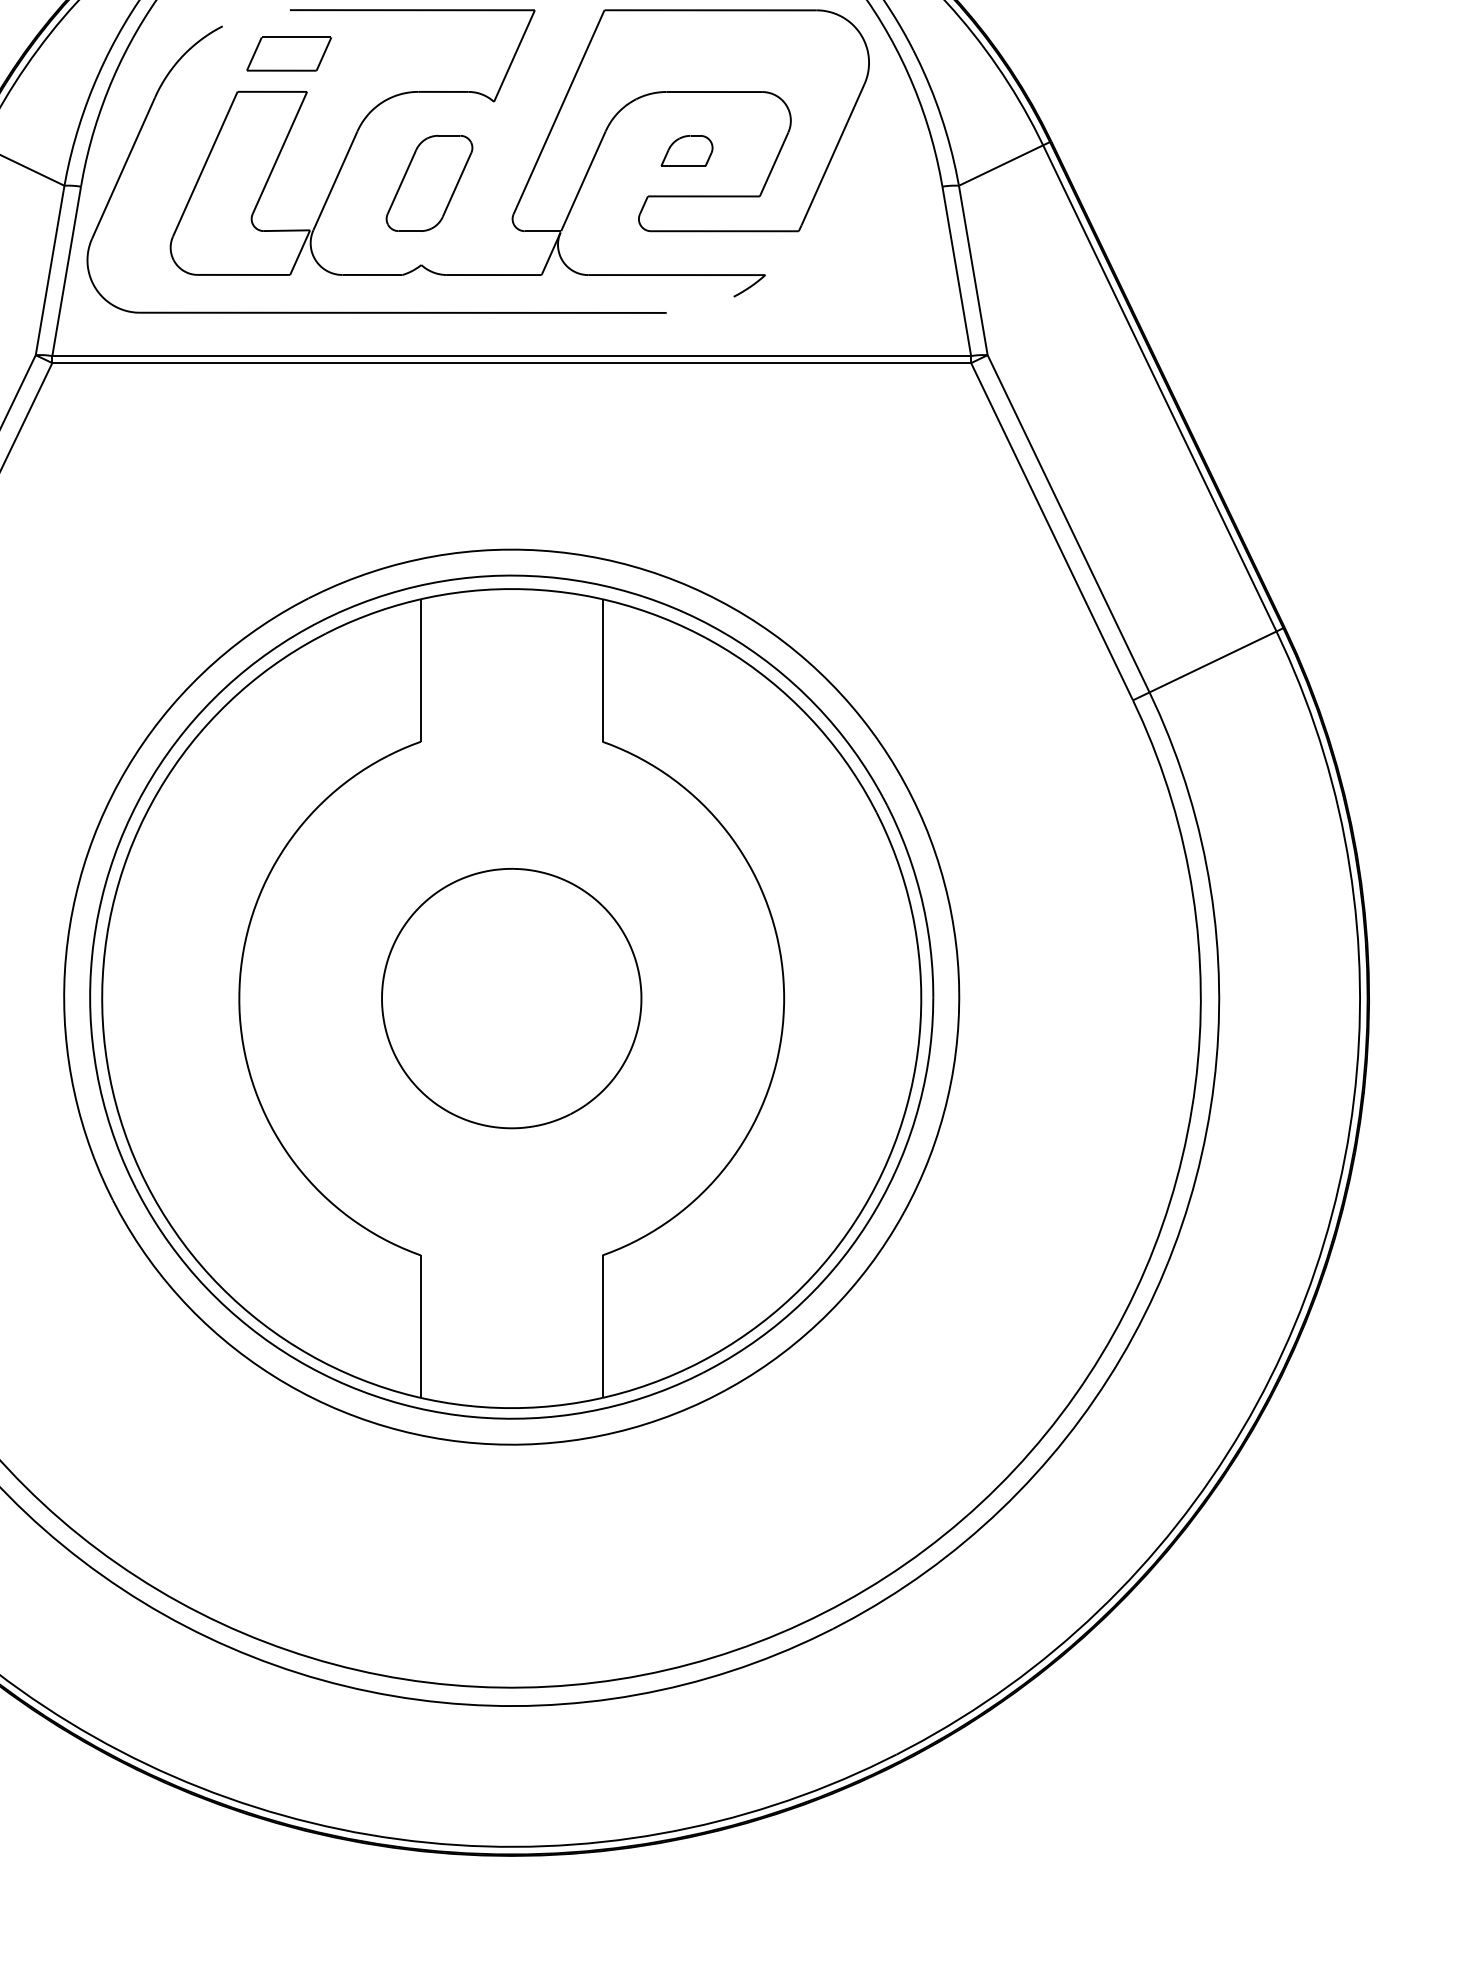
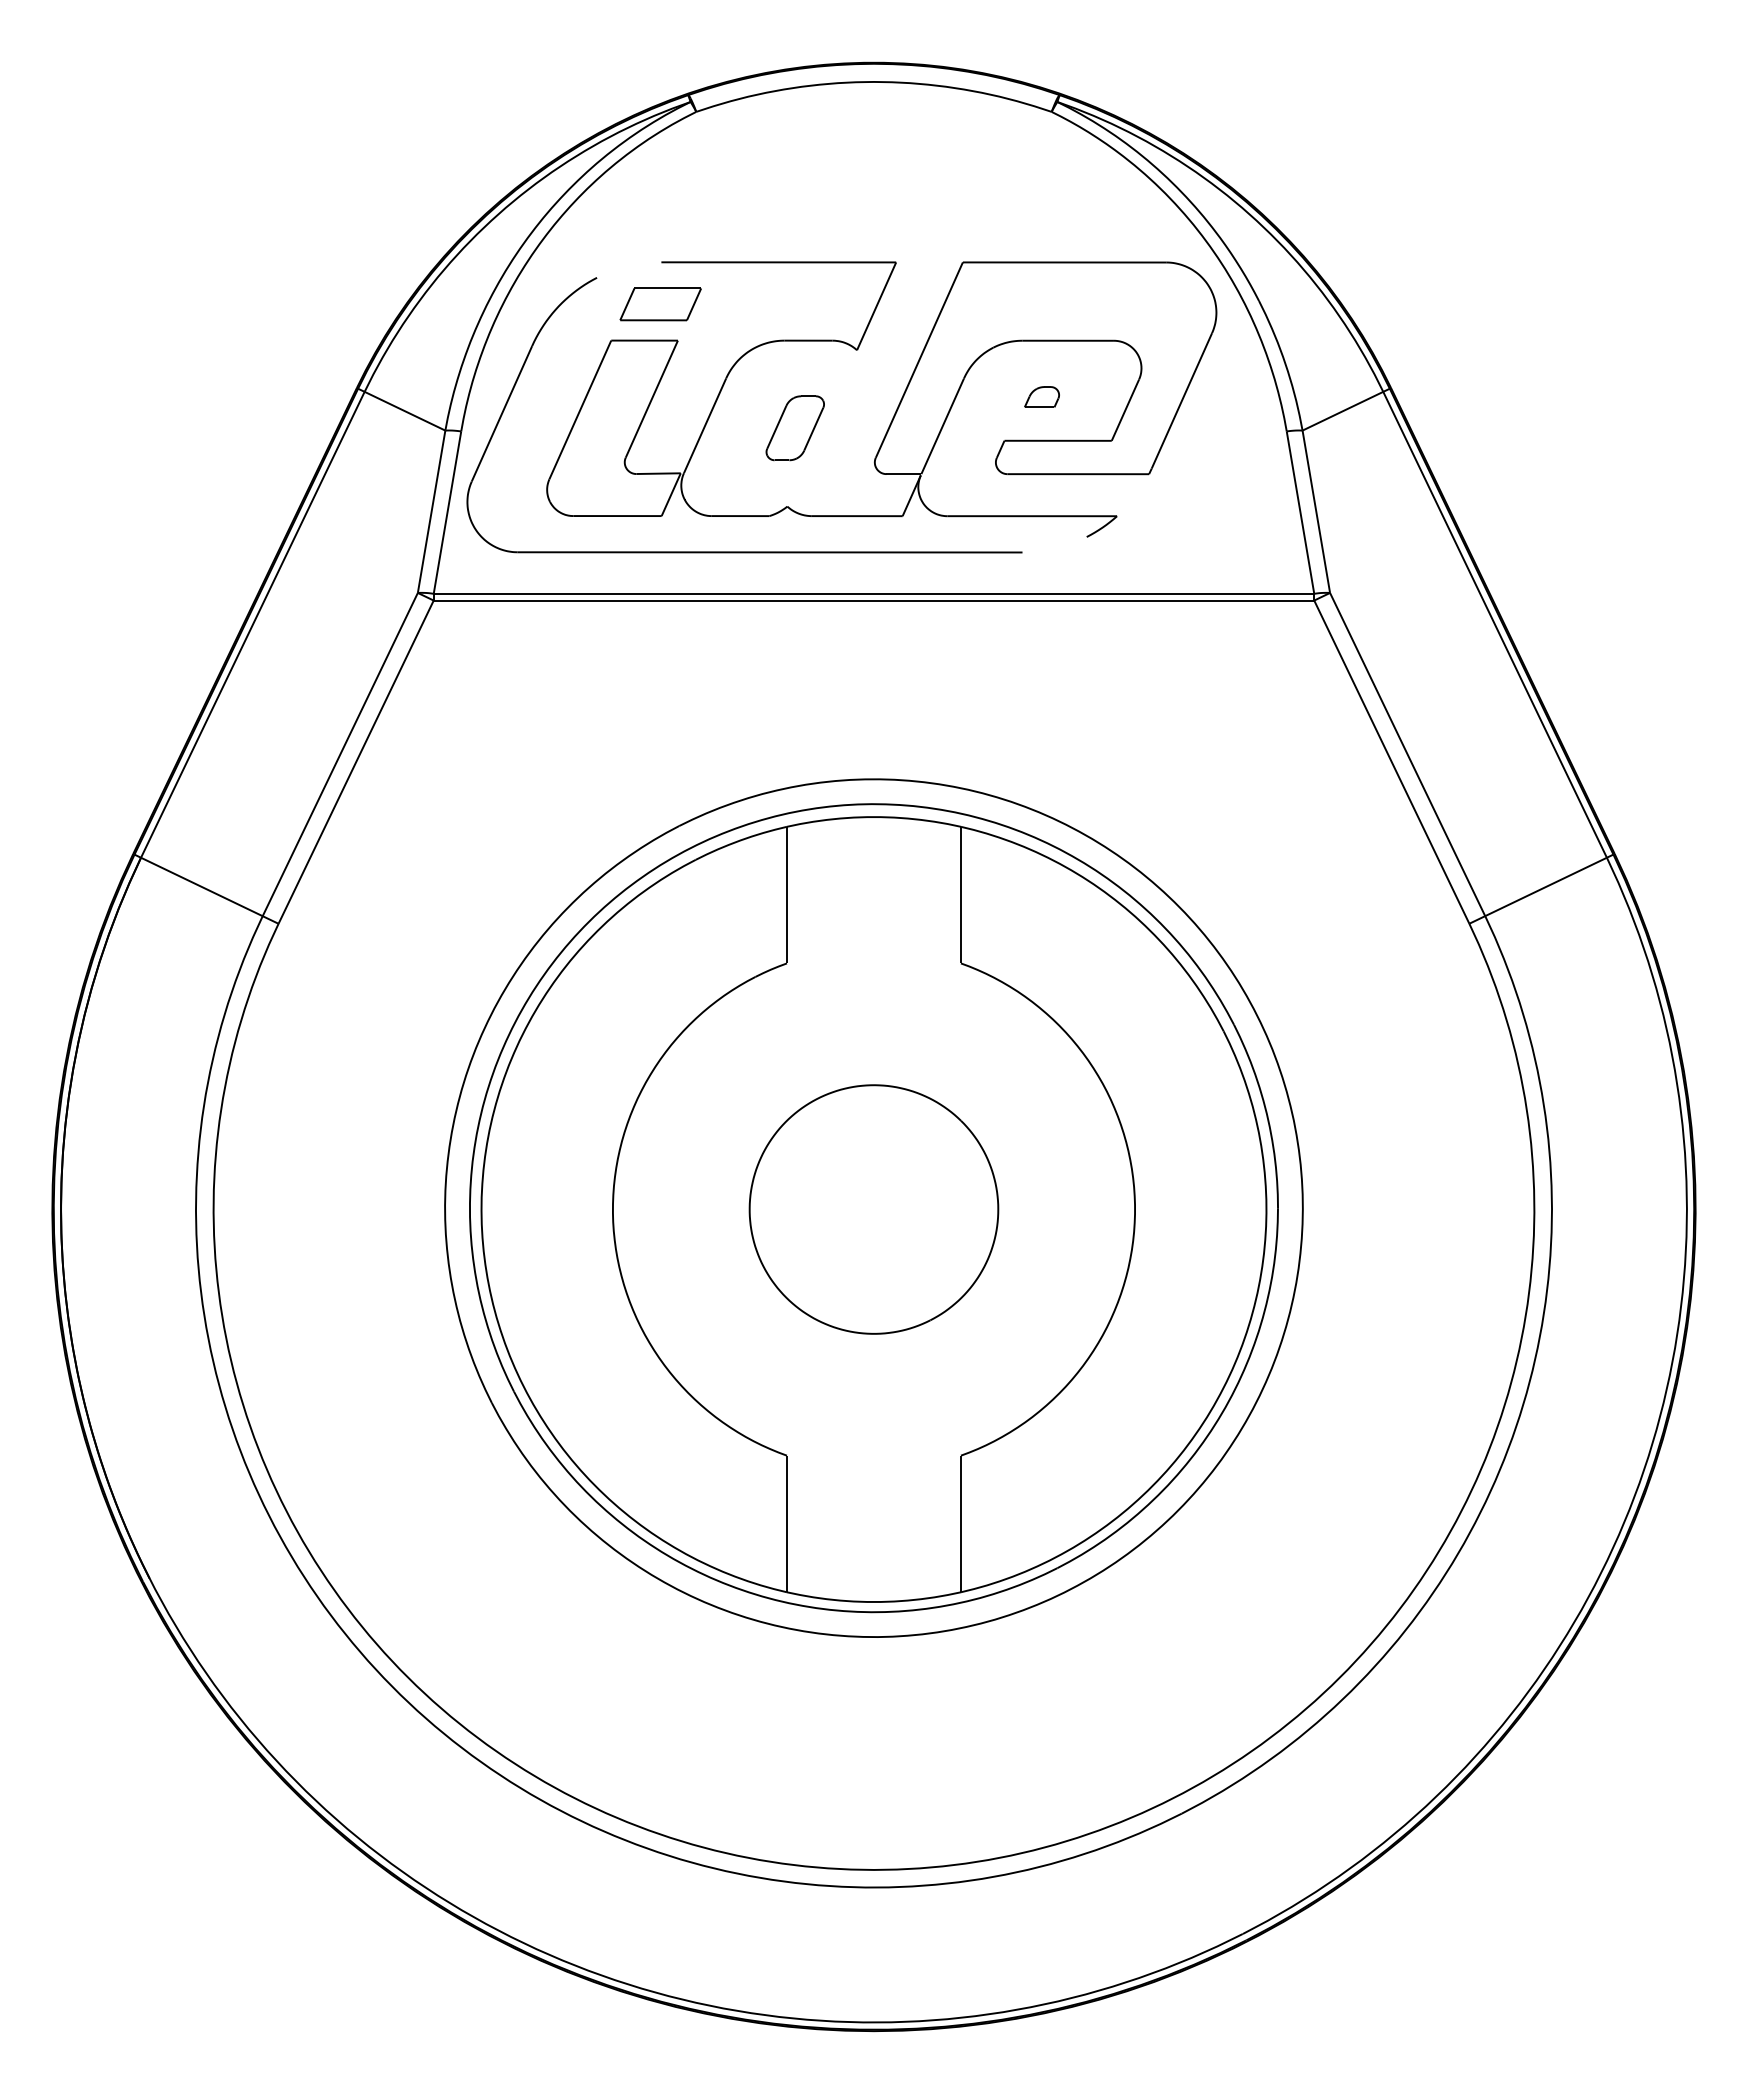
part: (686, 150) -> (1041, 396), size x0.7
part: (429, 182) -> (795, 427), size x0.7

